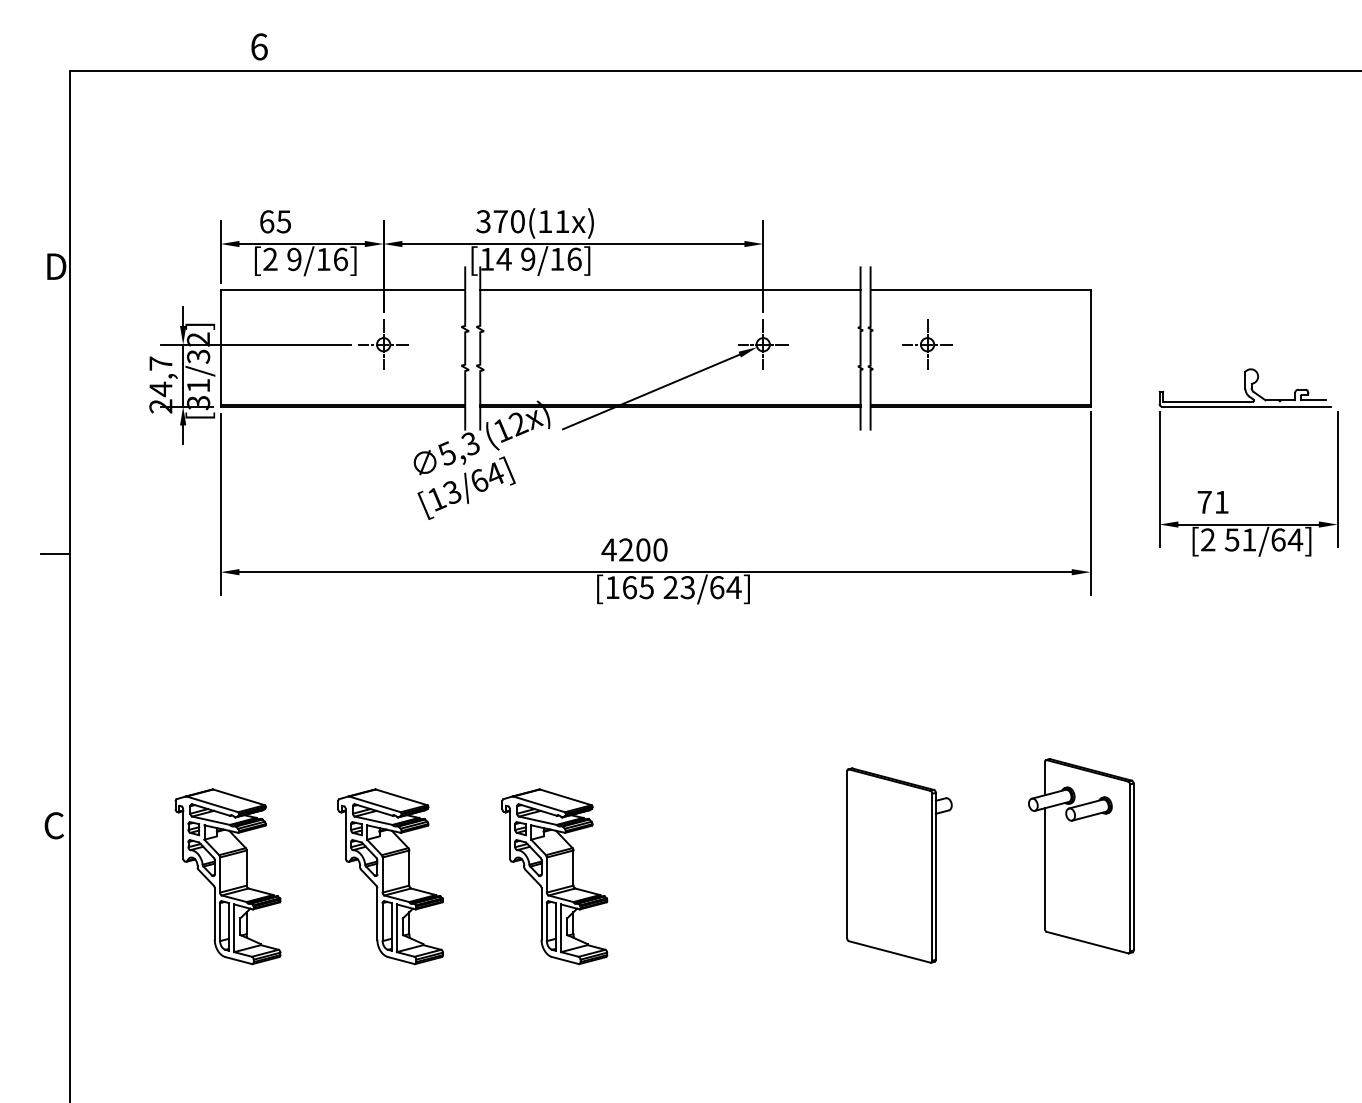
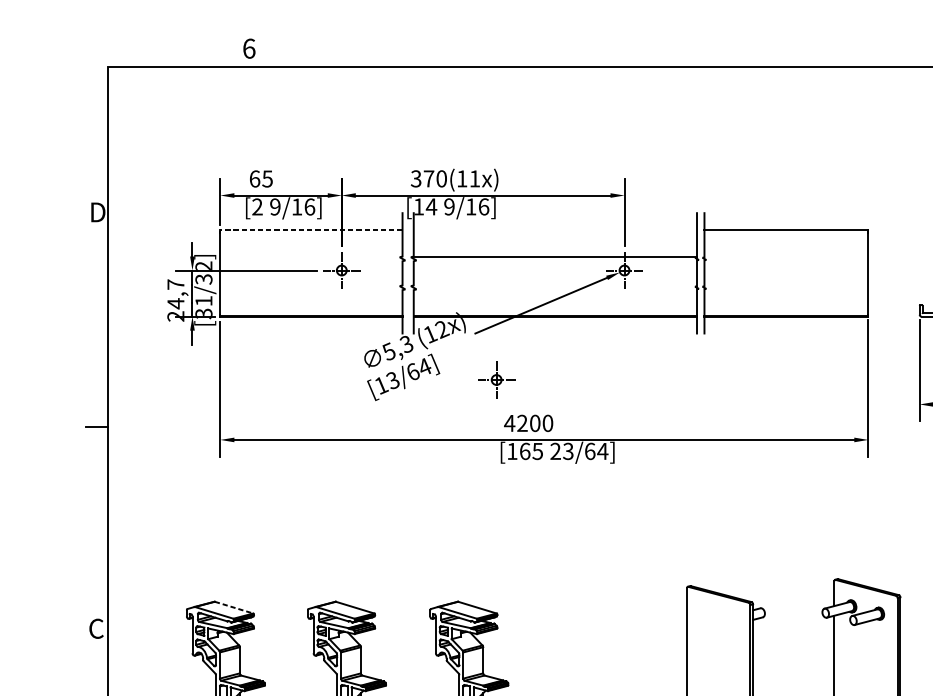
line: (342, 290) -> (311, 230), solid -> dashed
line: (670, 290) -> (555, 256), moved
part: (927, 344) -> (496, 379), moved
line: (239, 797) -> (234, 607), solid -> dashed

